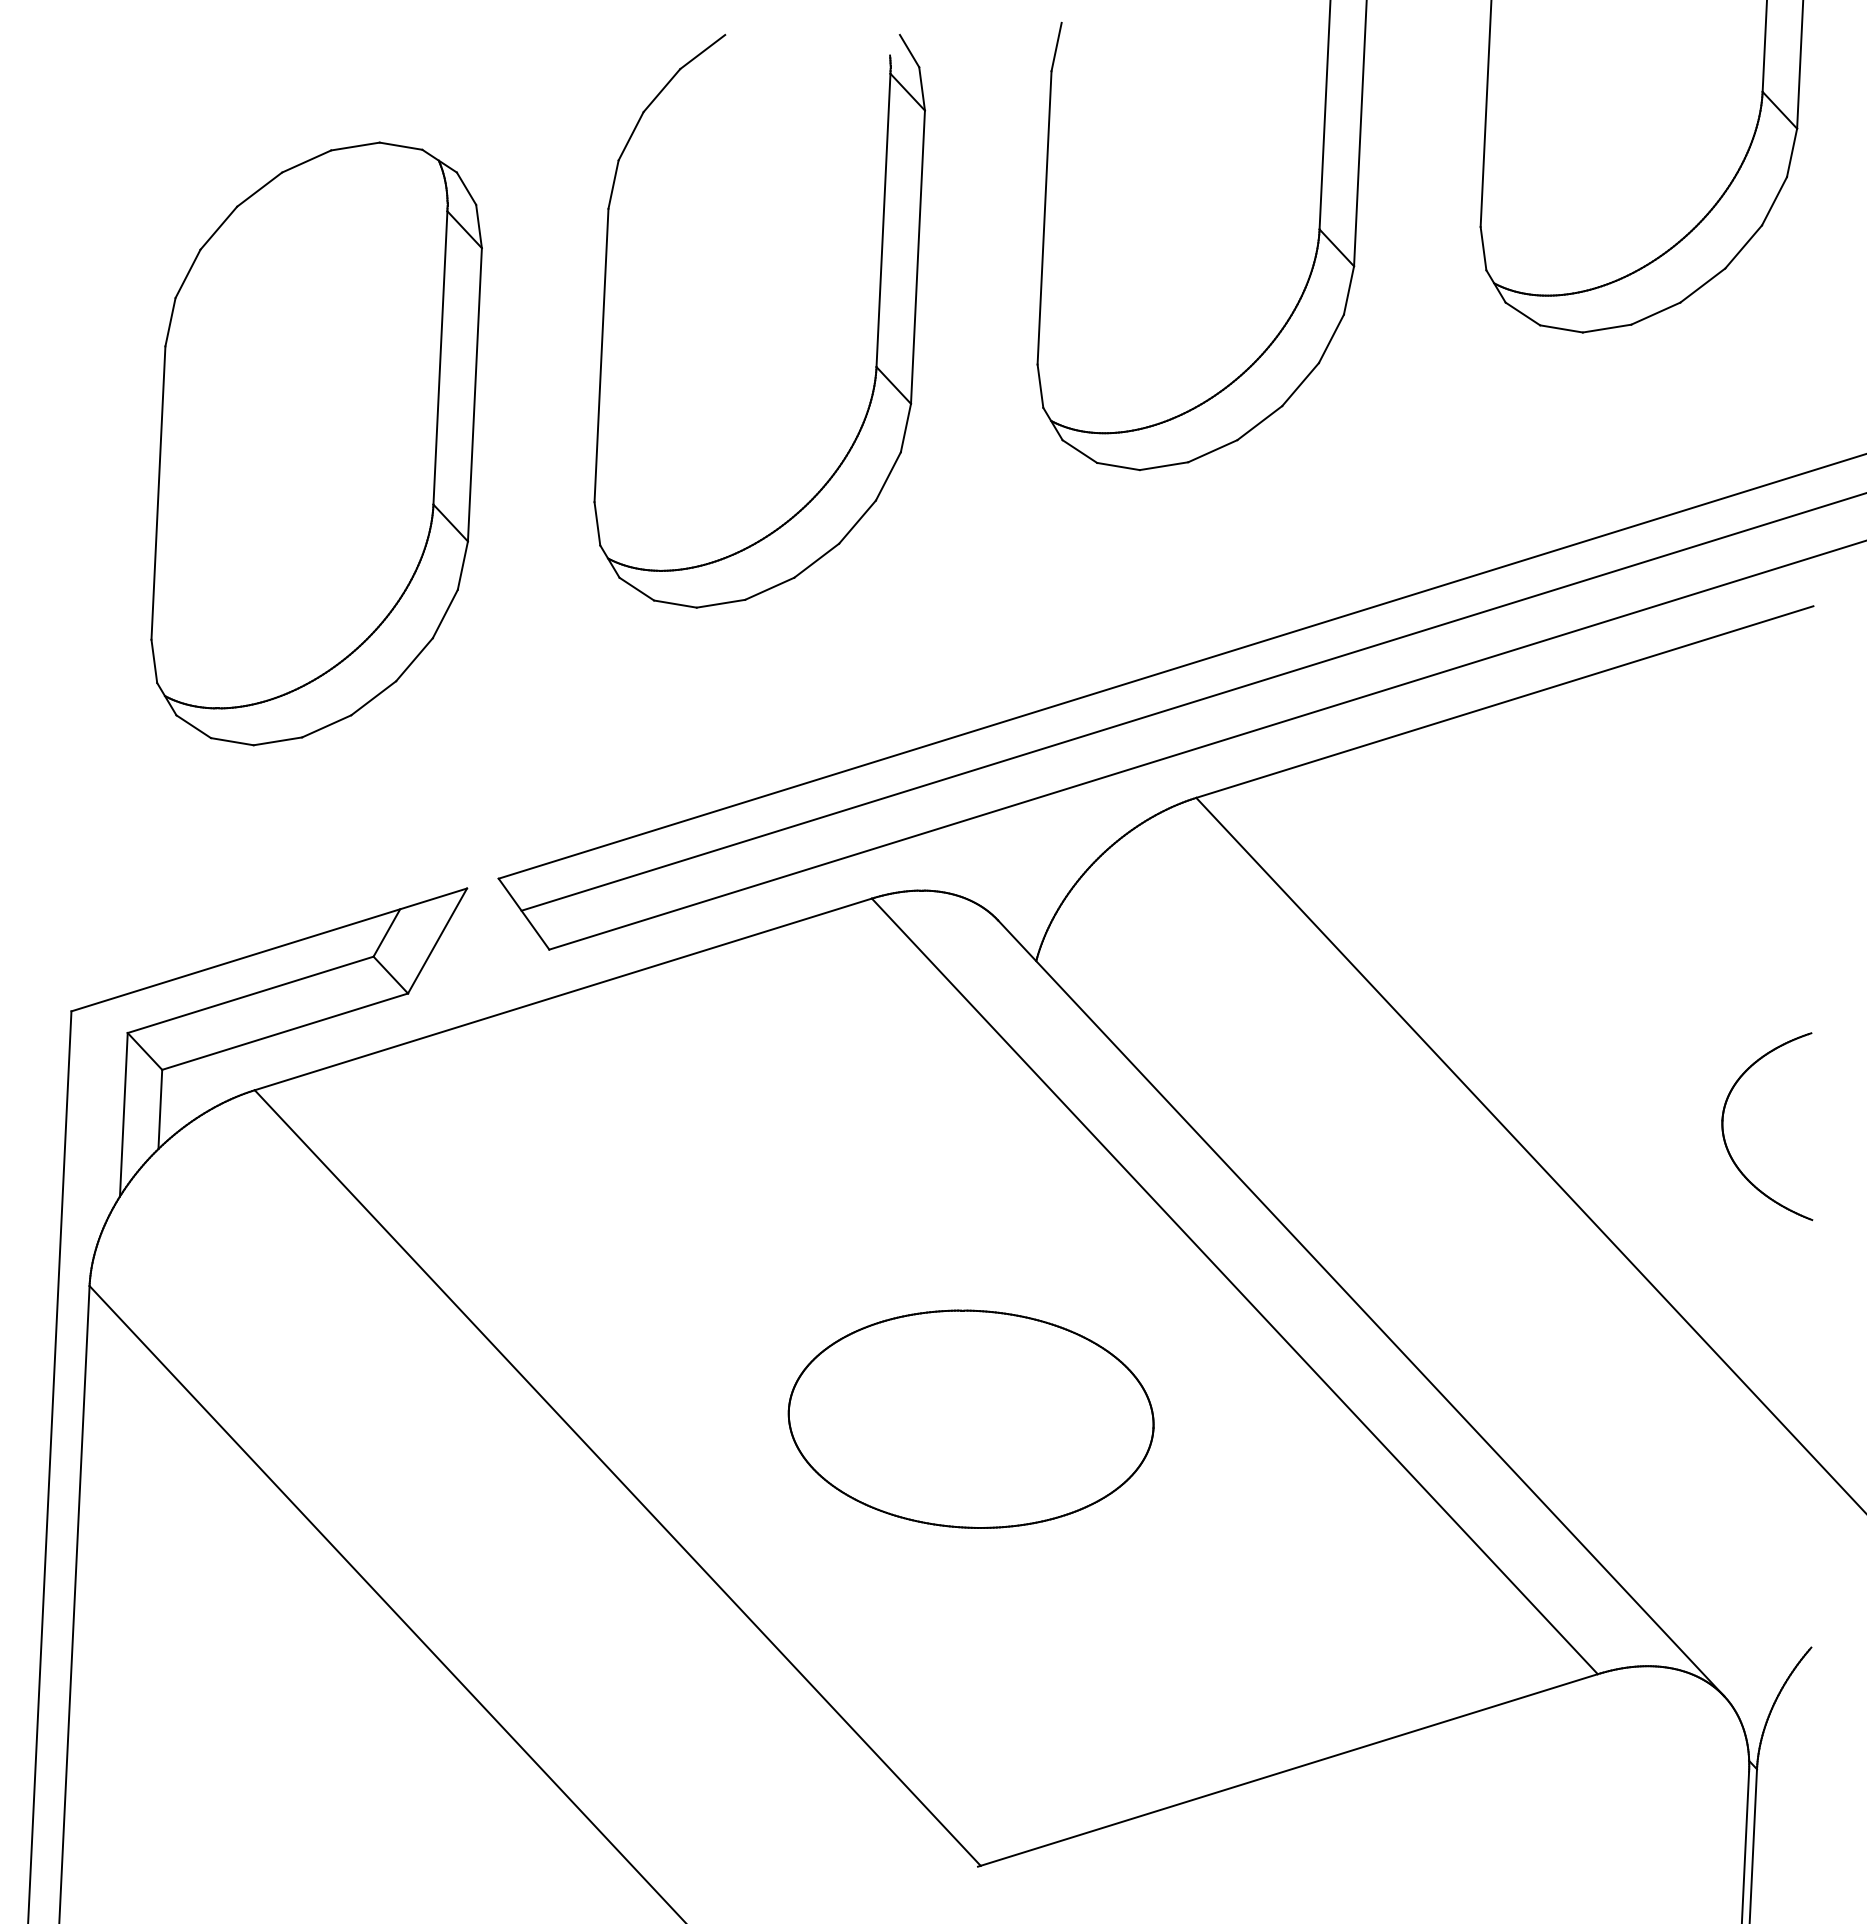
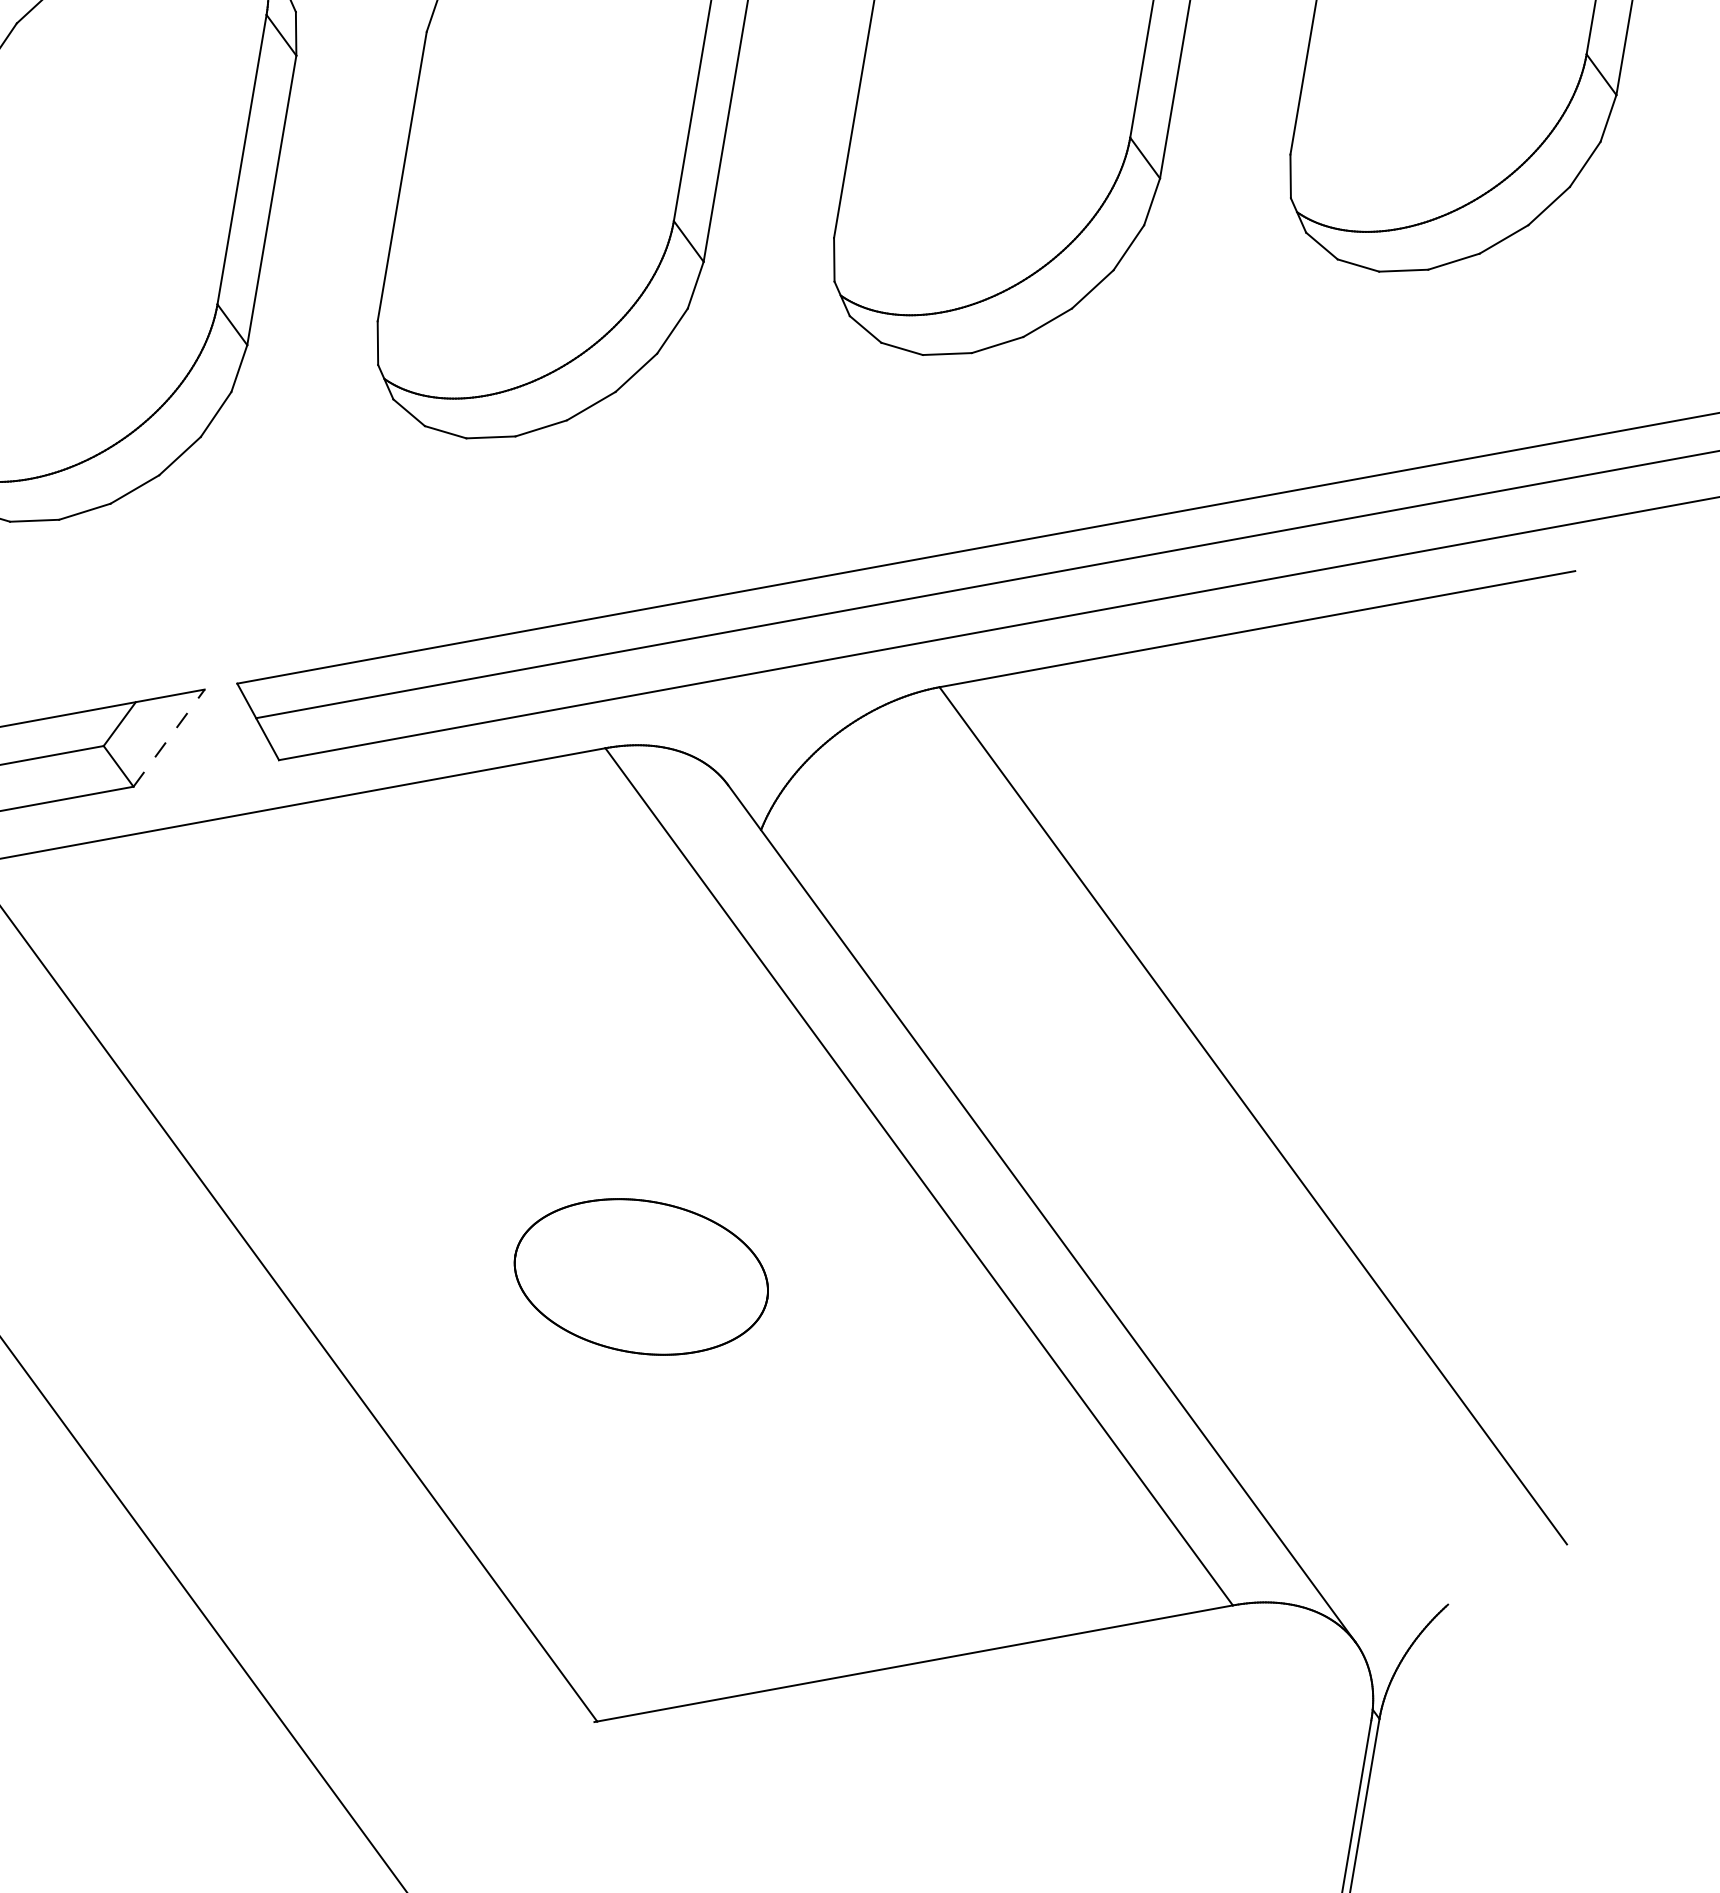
line: (437, 940) -> (169, 737), solid -> dashed
part: (1724, 1133) -> (1423, 1083), removed
part: (970, 1418) -> (640, 1276), size x0.7

